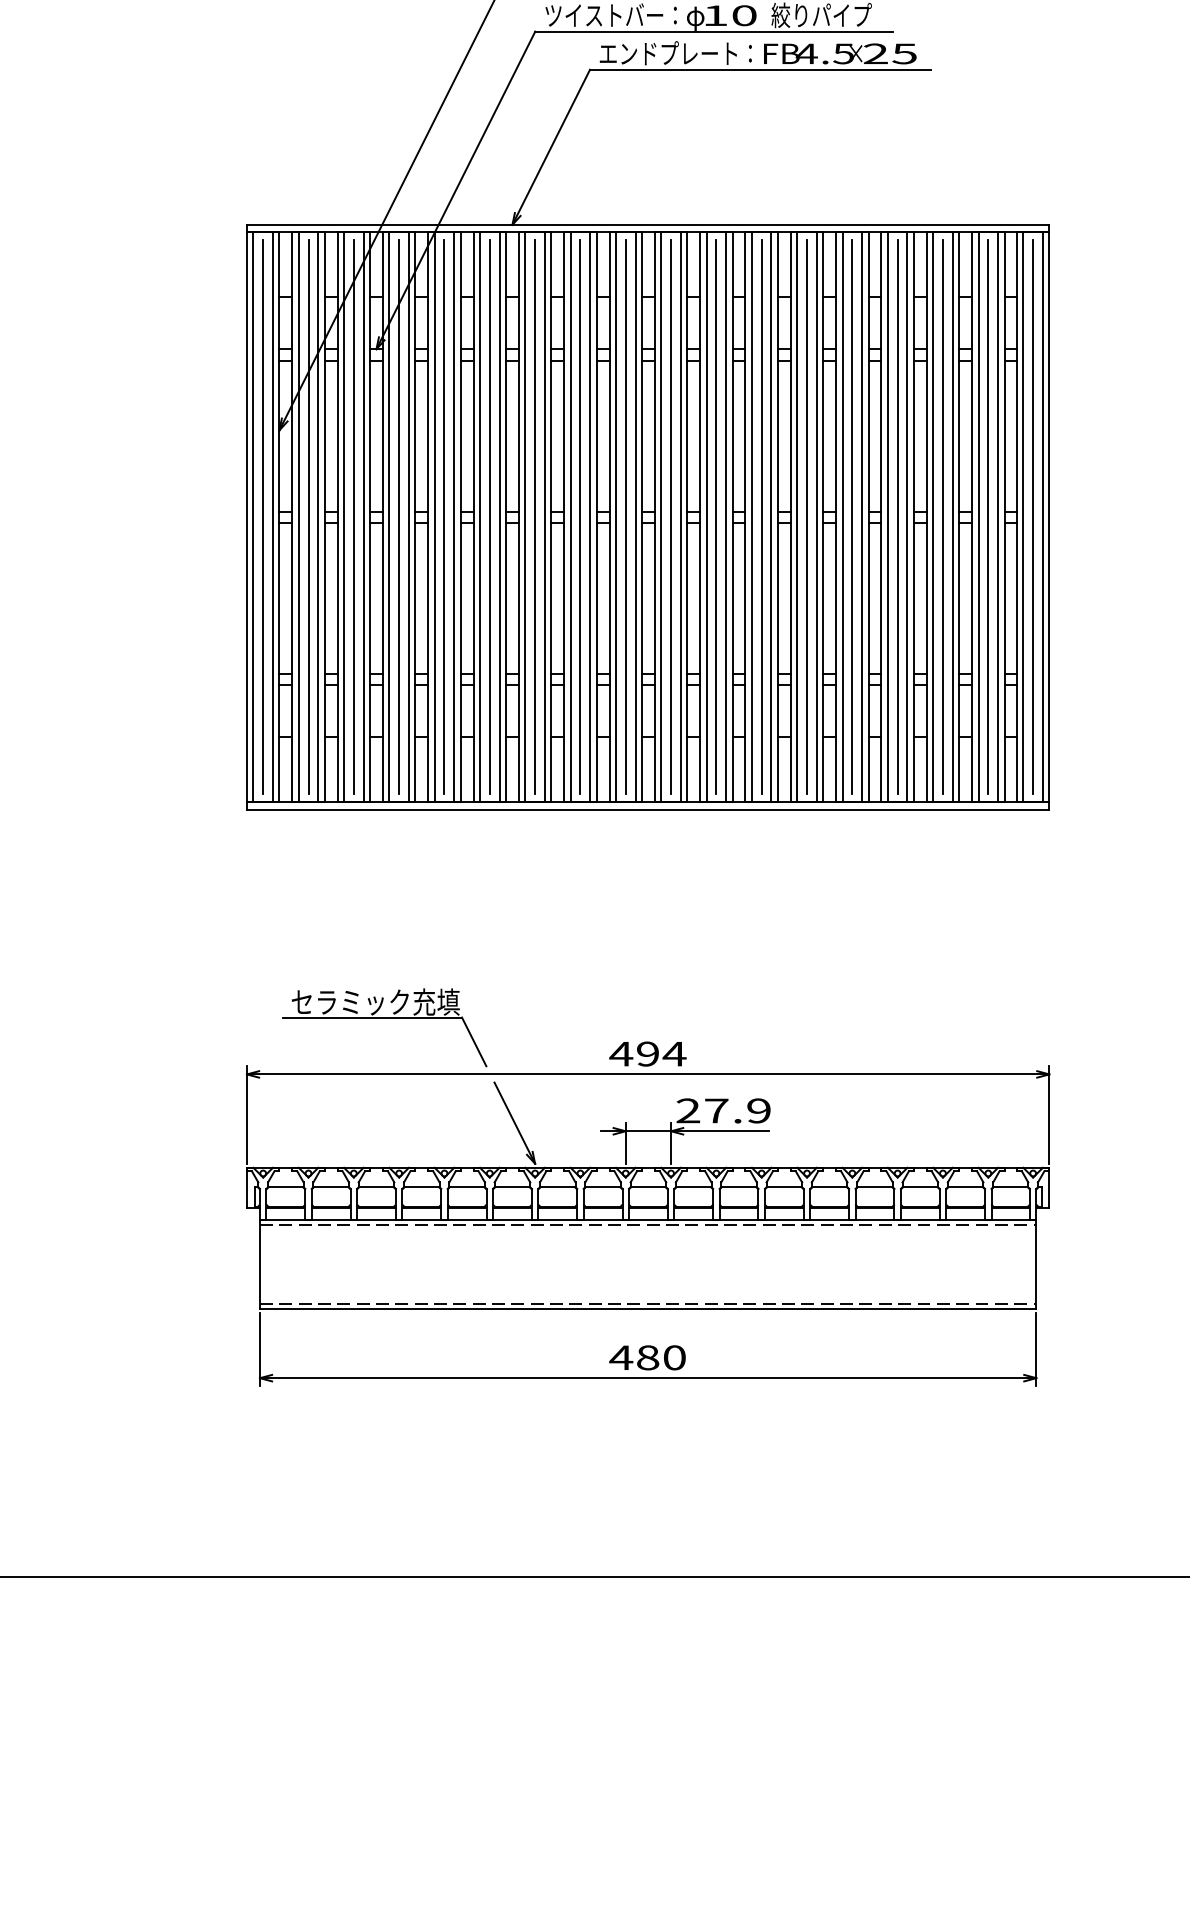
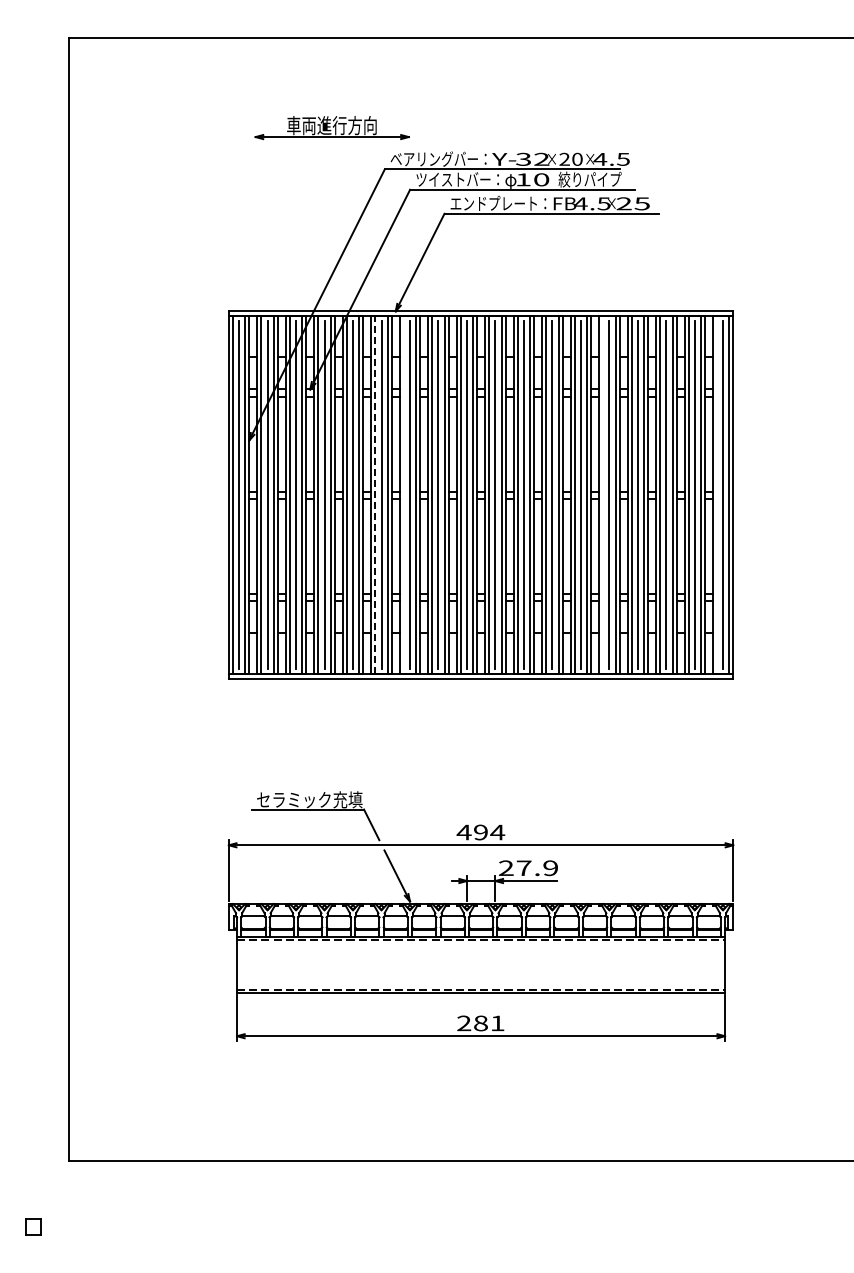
line: (480, 516) -> (375, 494), solid -> dashed
line: (524, 516) -> (403, 494), removed
line: (842, 516) -> (603, 494), removed
line: (1022, 516) -> (716, 494), removed
text: (647, 1357) -> (480, 1023), 480 -> 281

